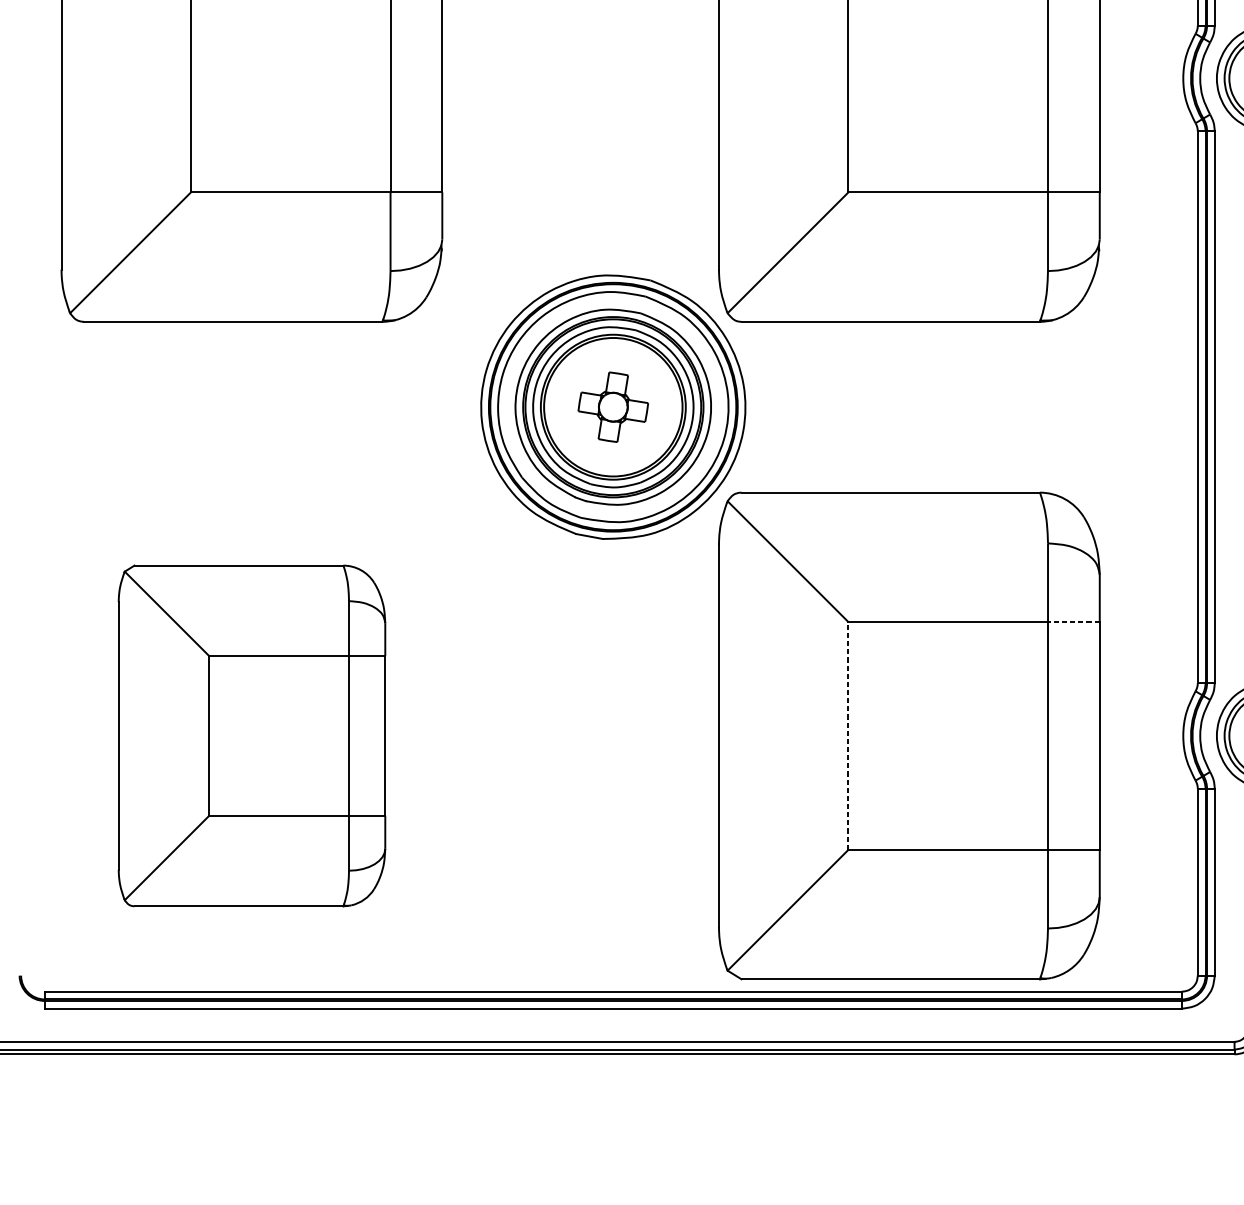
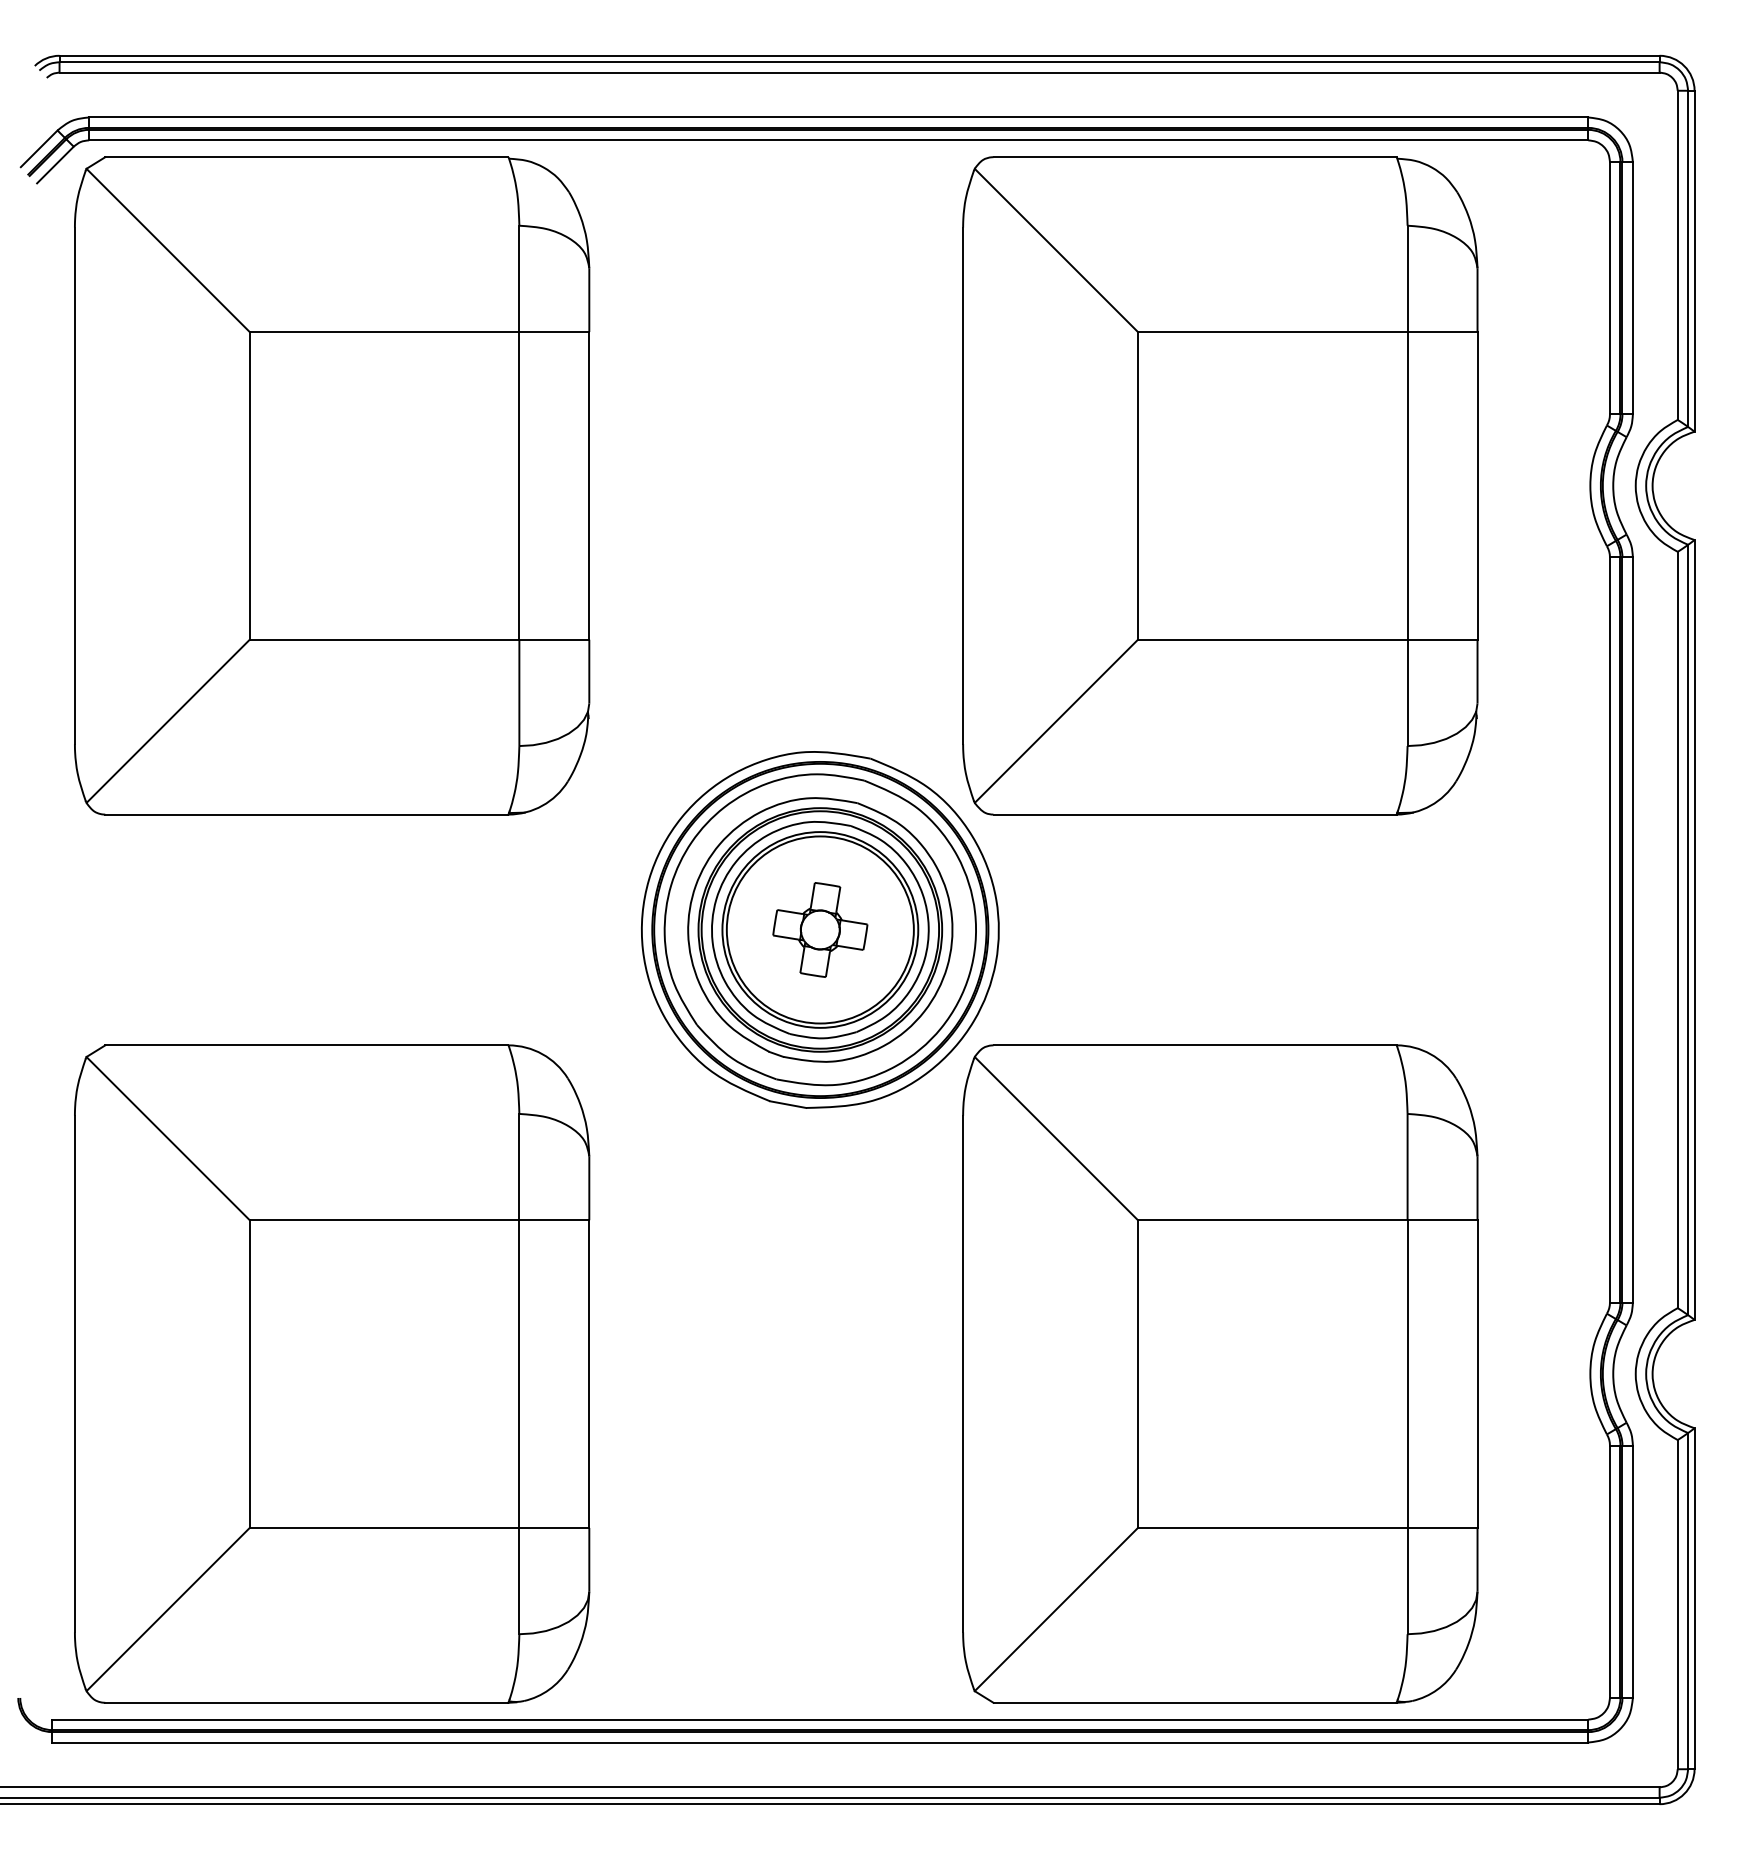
line: (1073, 622) -> (1442, 1220), dashed -> solid
part: (252, 735) -> (332, 1373), size x1.43
line: (848, 736) -> (1137, 1374), dashed -> solid

